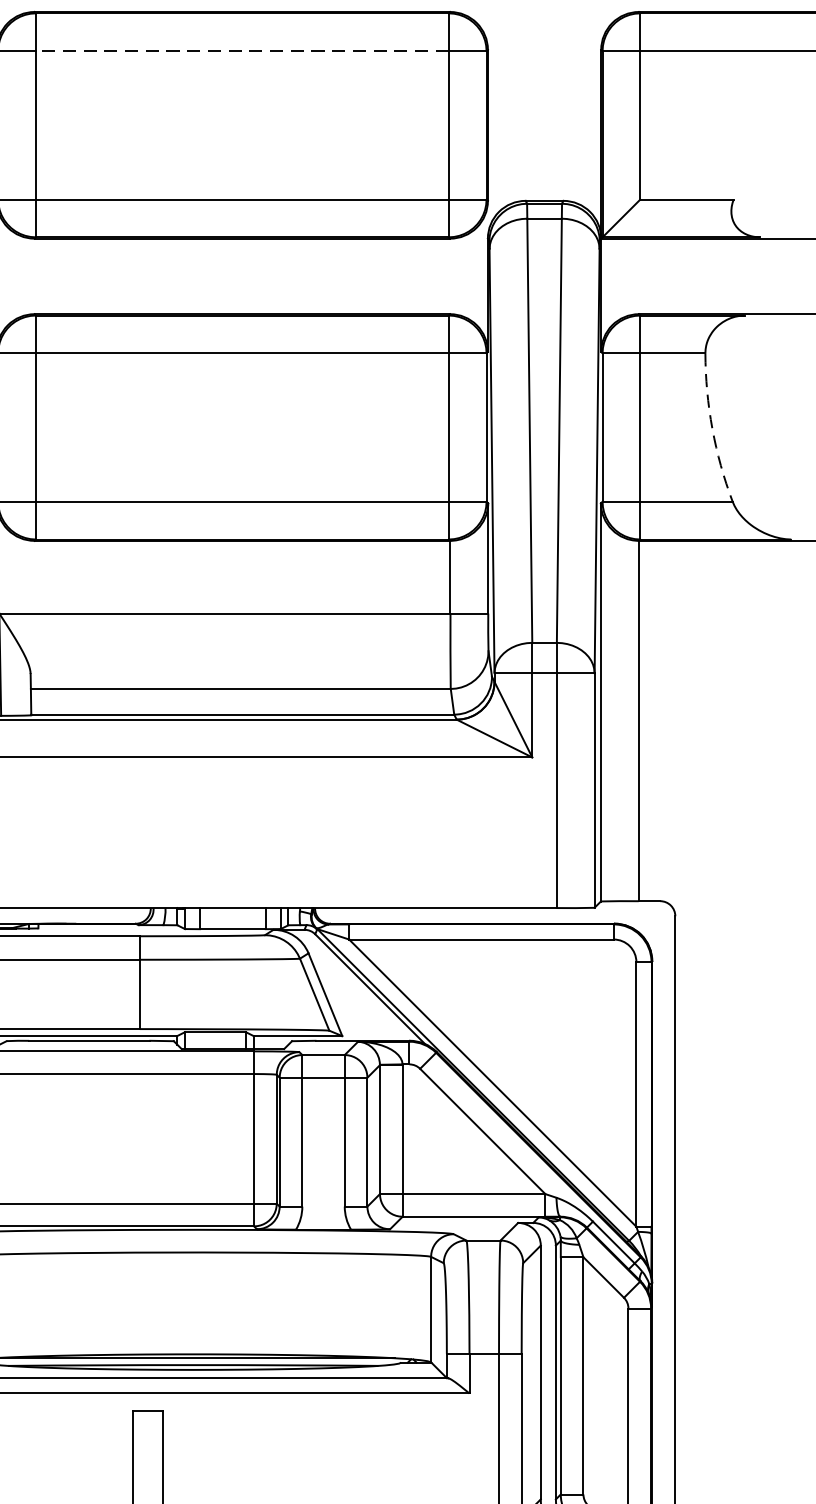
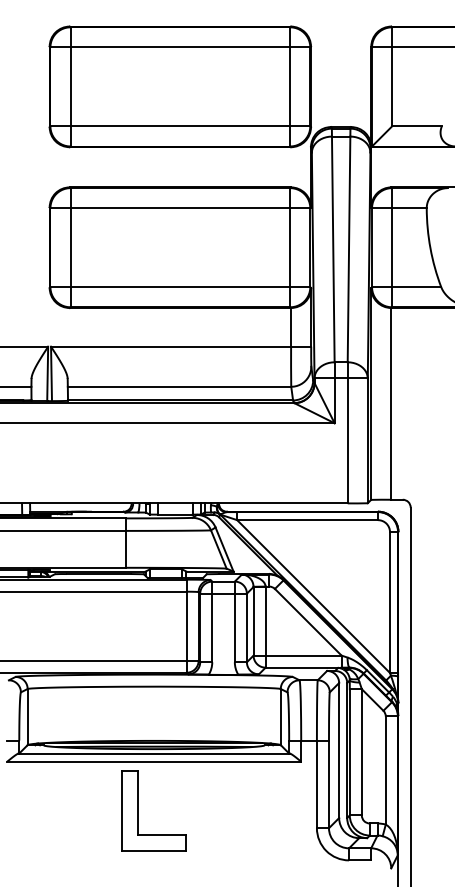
line: (242, 51) -> (180, 47), dashed -> solid
arc: (712, 429) -> (430, 248), dashed -> solid

